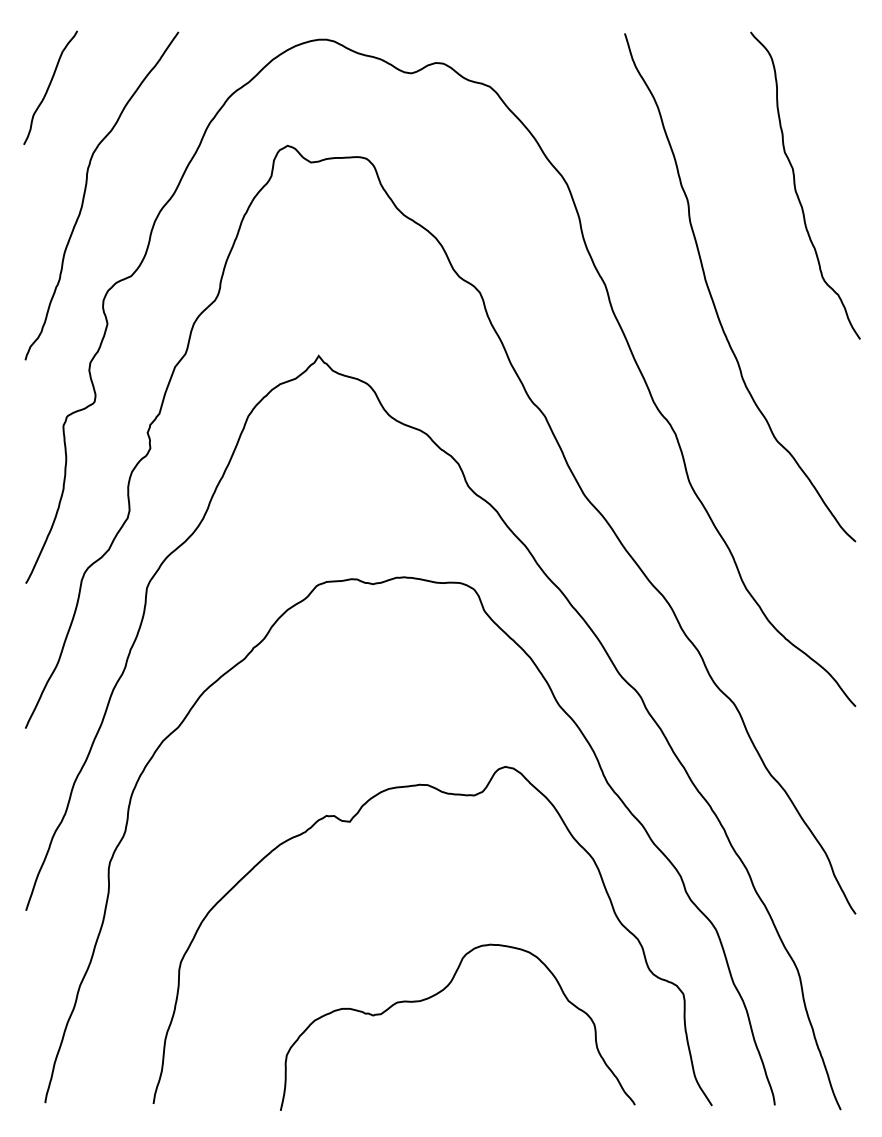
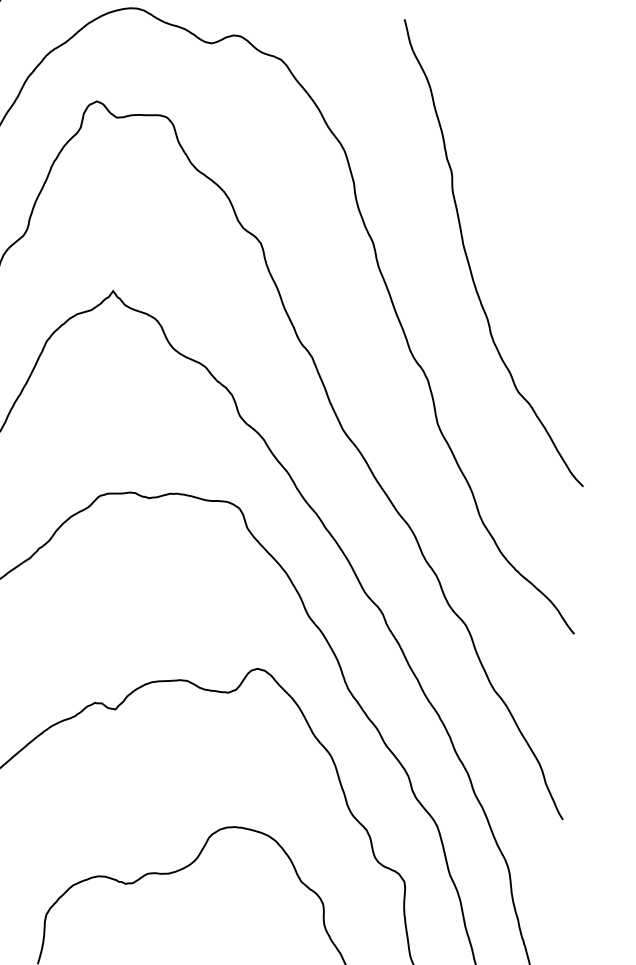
curve: (796, 188) -> (549, 167), removed

